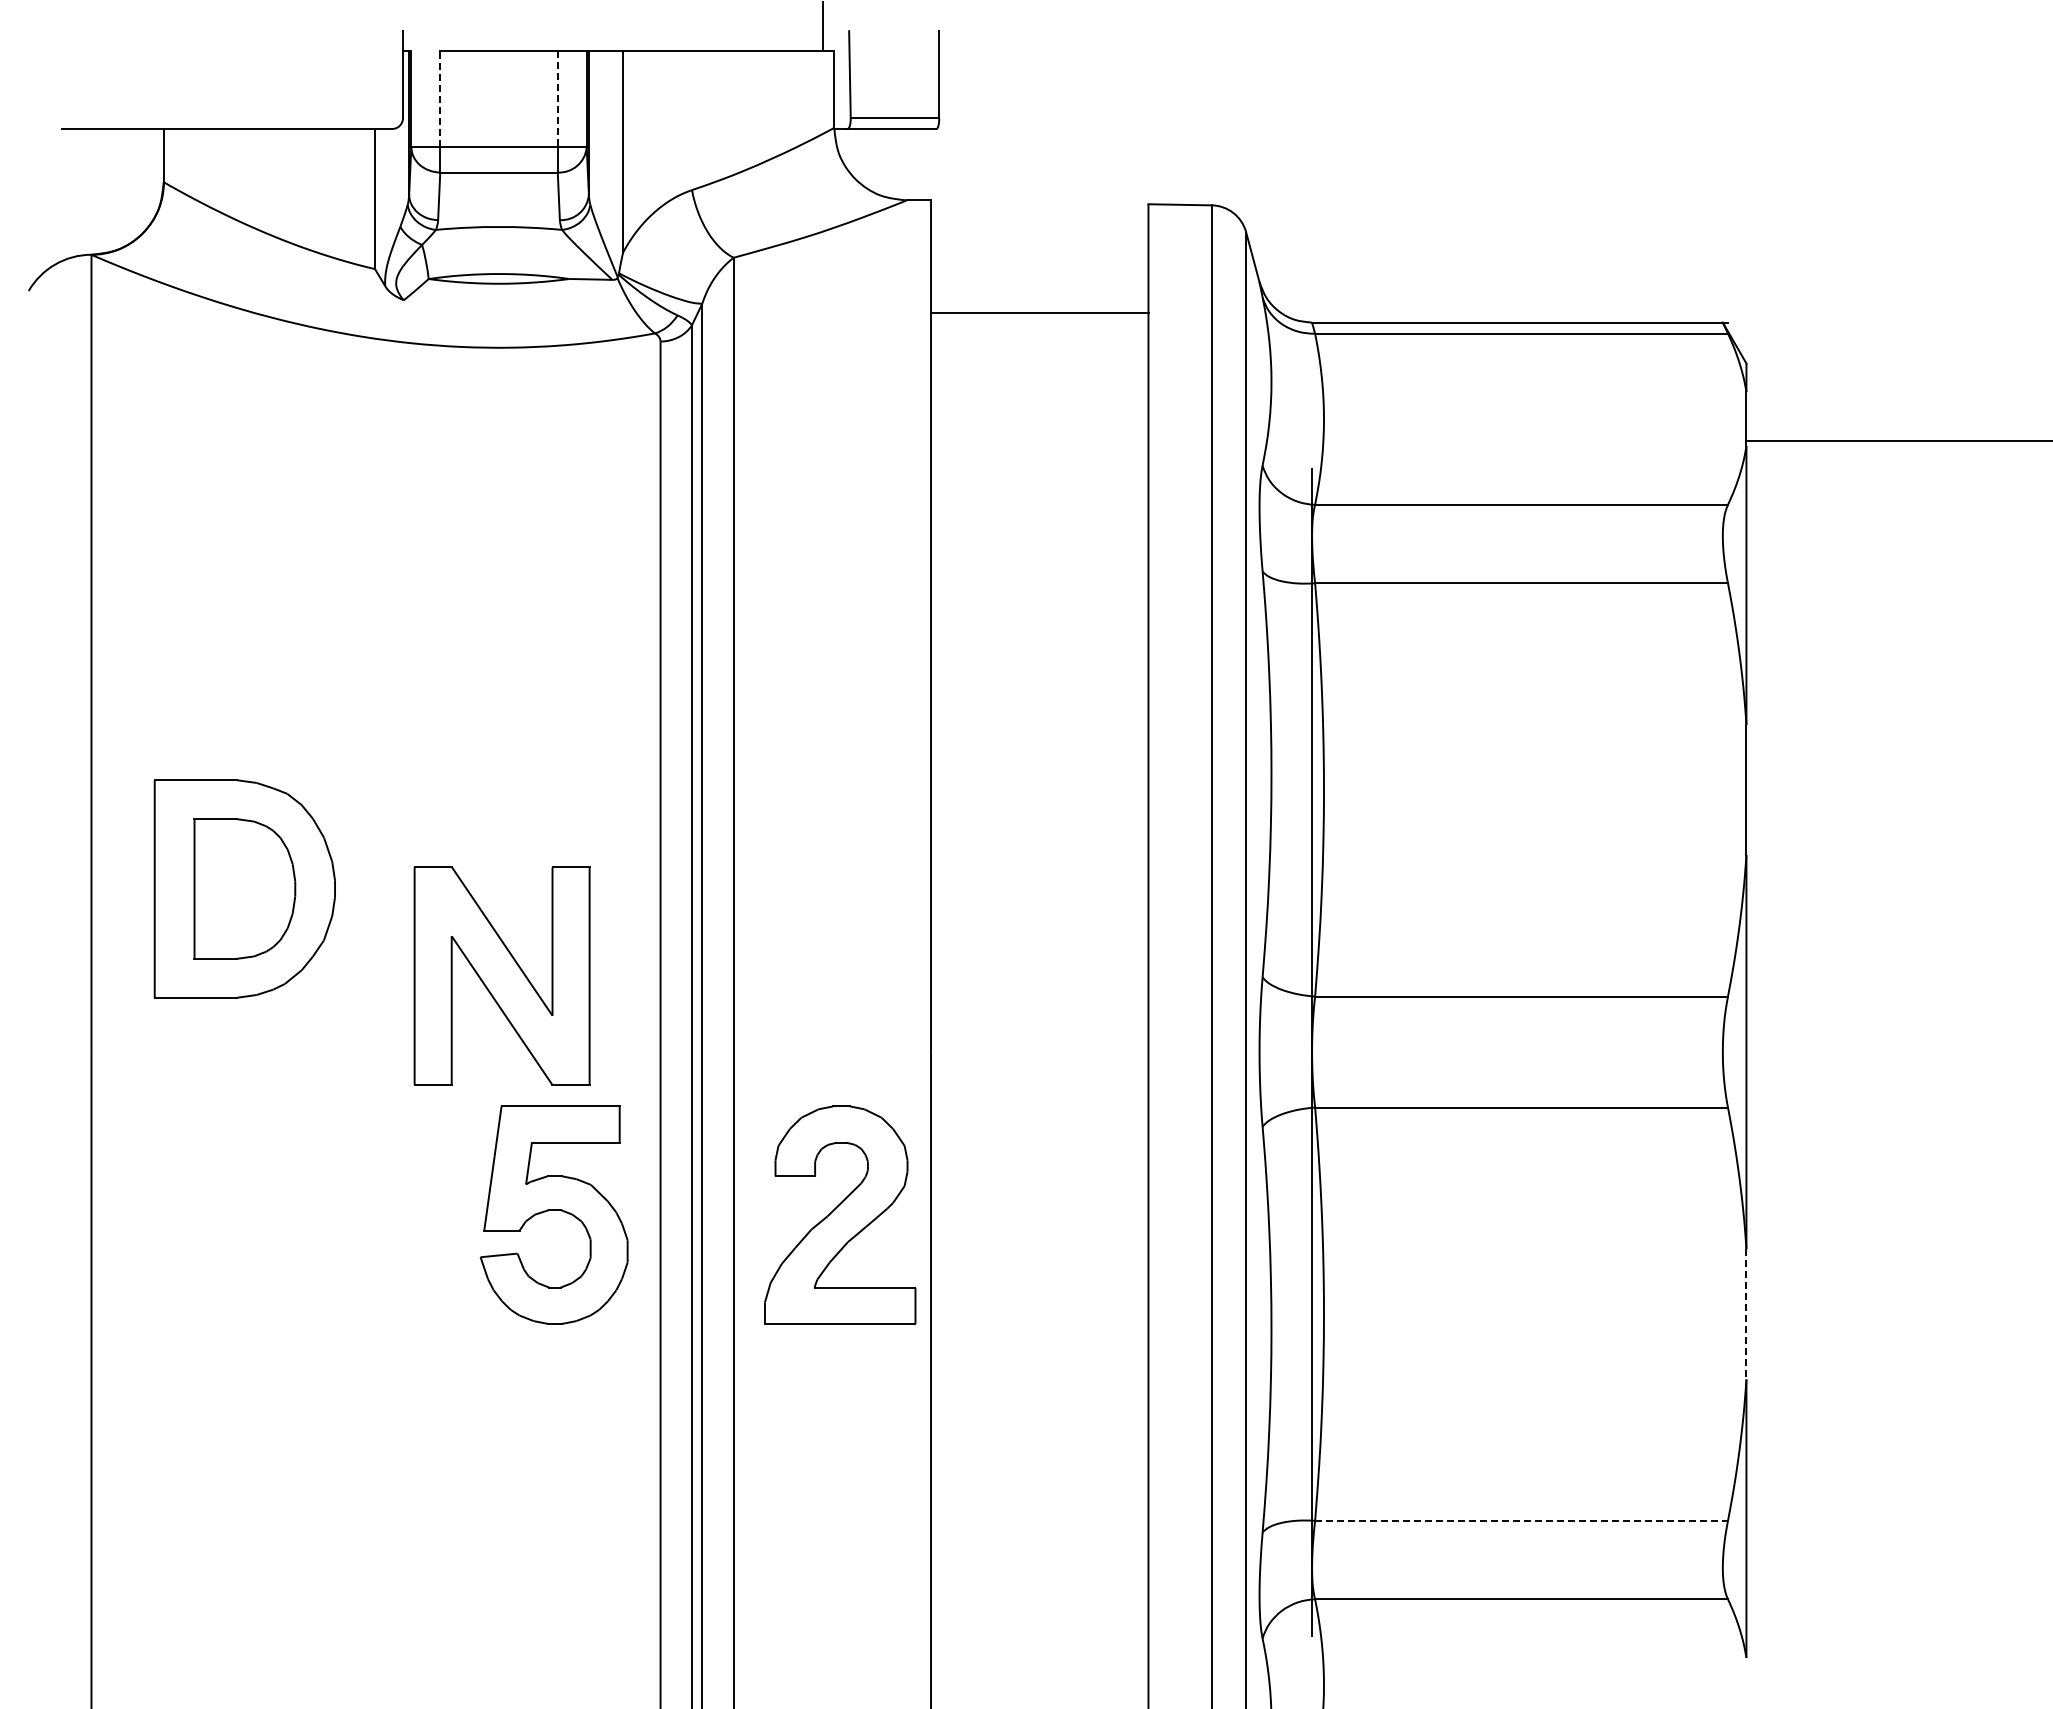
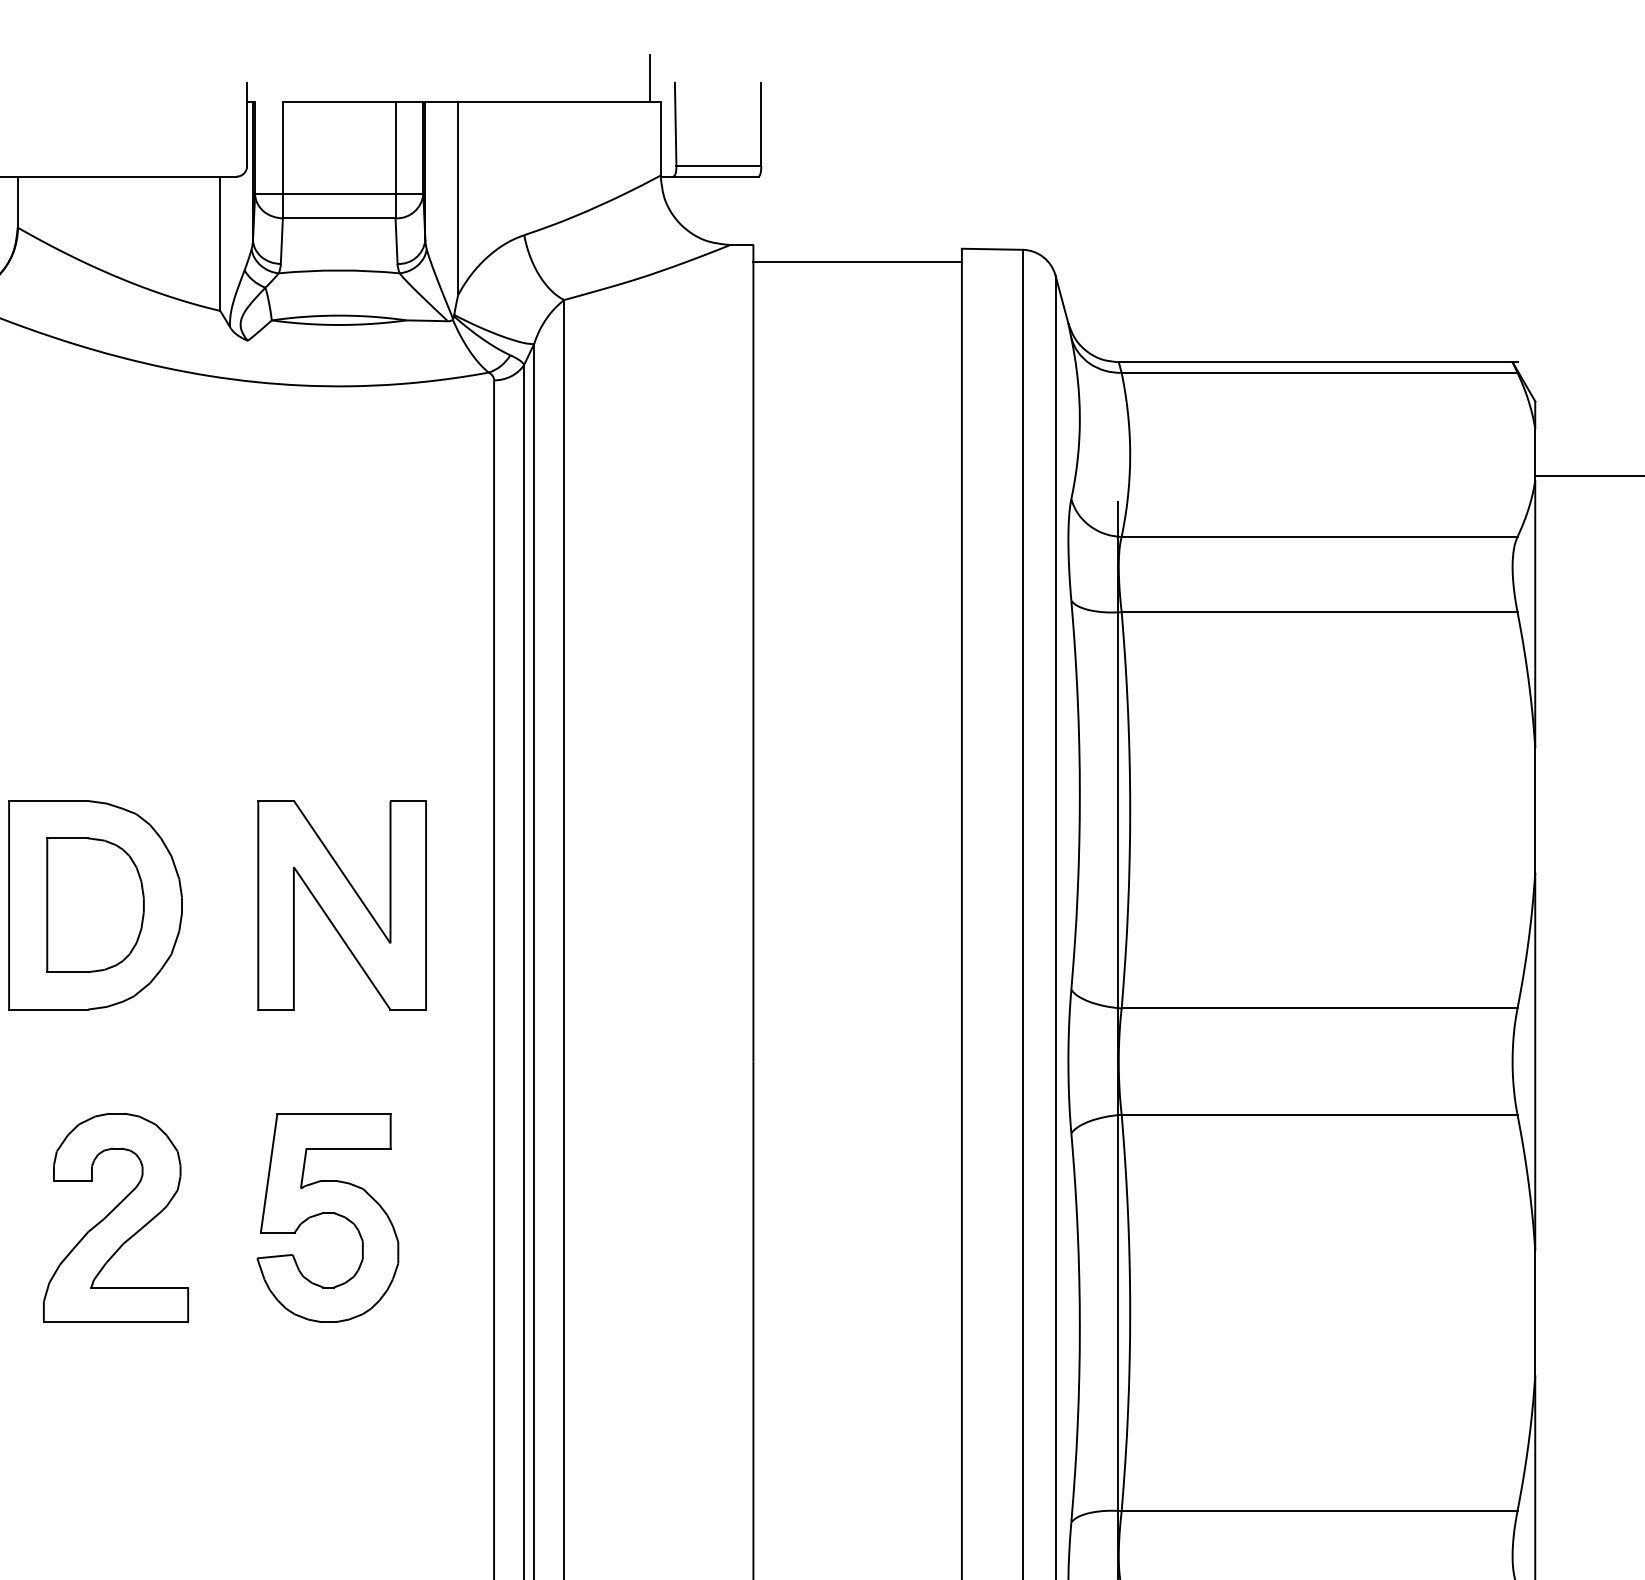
line: (440, 98) -> (283, 147), dashed -> solid
line: (557, 99) -> (395, 148), dashed -> solid
line: (1039, 312) -> (857, 262), moved
part: (501, 975) -> (341, 904), moved
part: (554, 1214) -> (328, 1217), moved
part: (840, 1214) -> (116, 1217), moved
line: (1746, 1314) -> (1535, 1313), dashed -> solid
line: (1522, 1520) -> (1320, 1510), dashed -> solid

